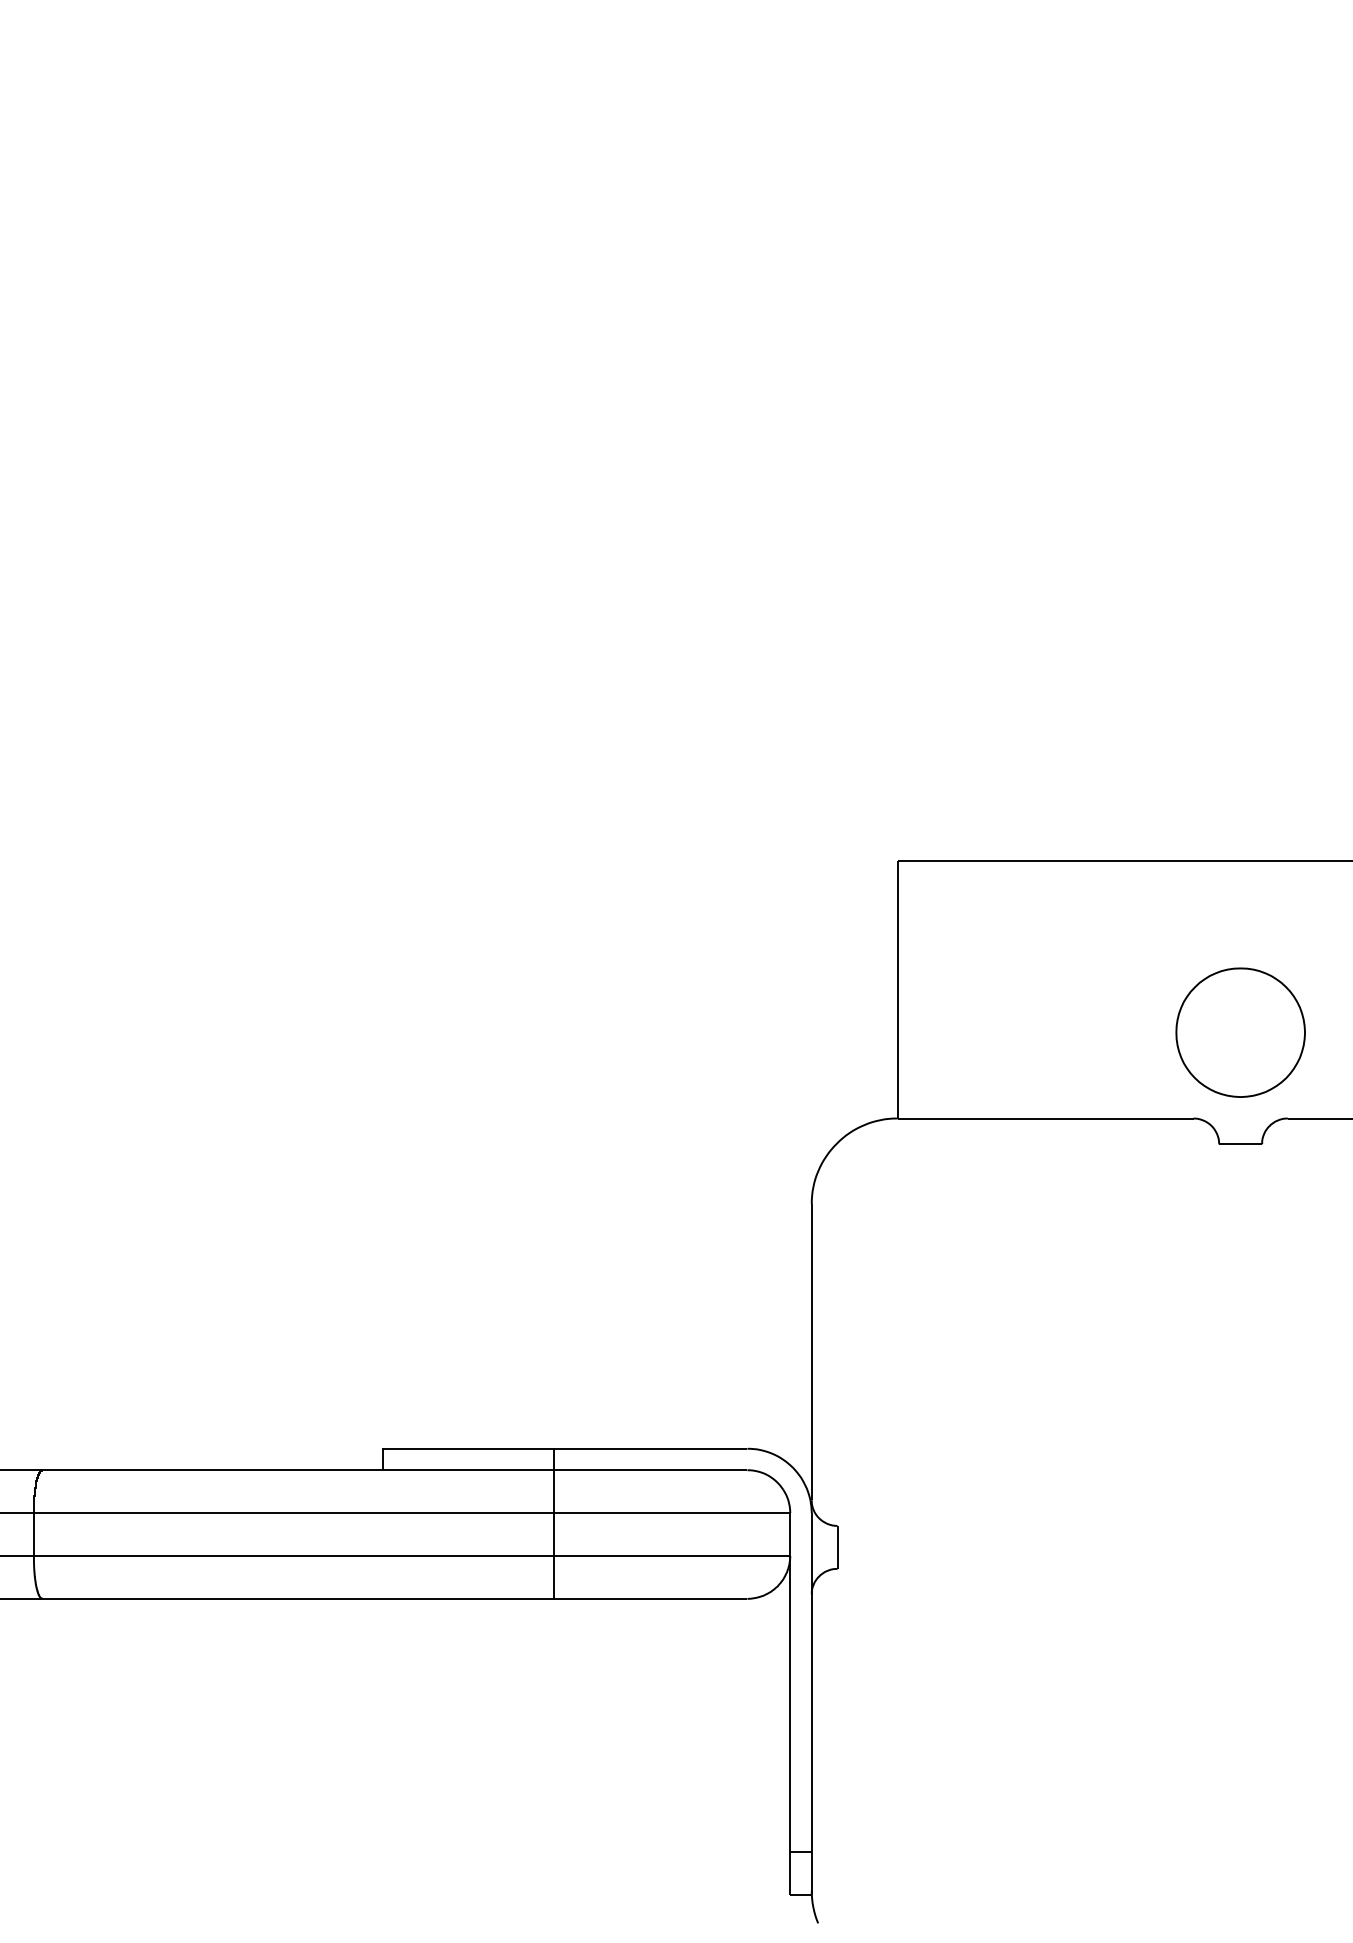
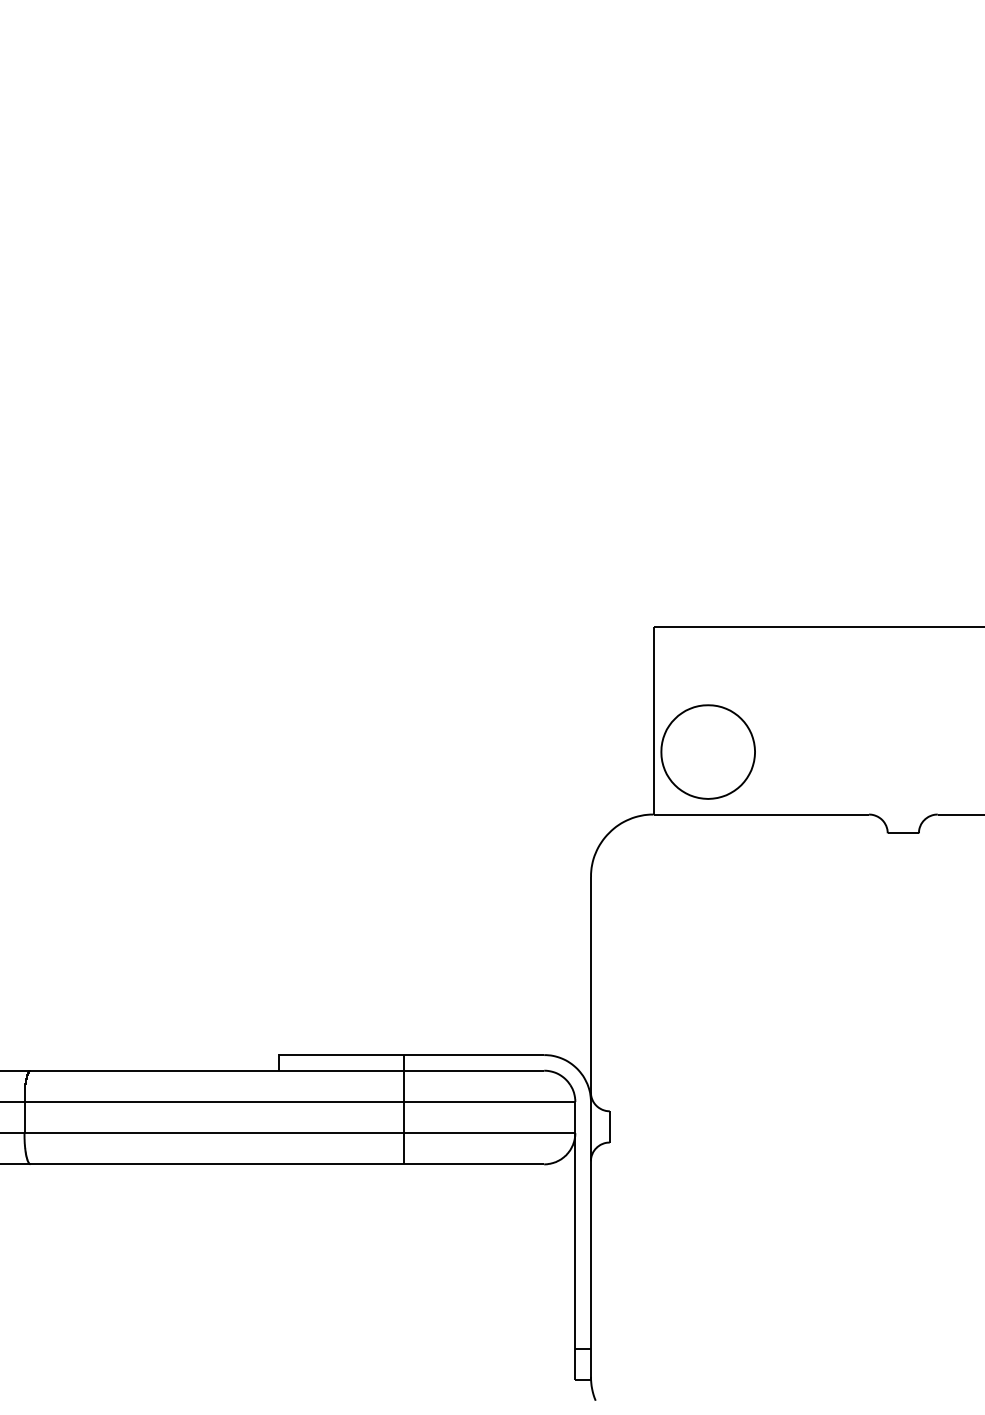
part: (1240, 1032) -> (708, 751), moved

